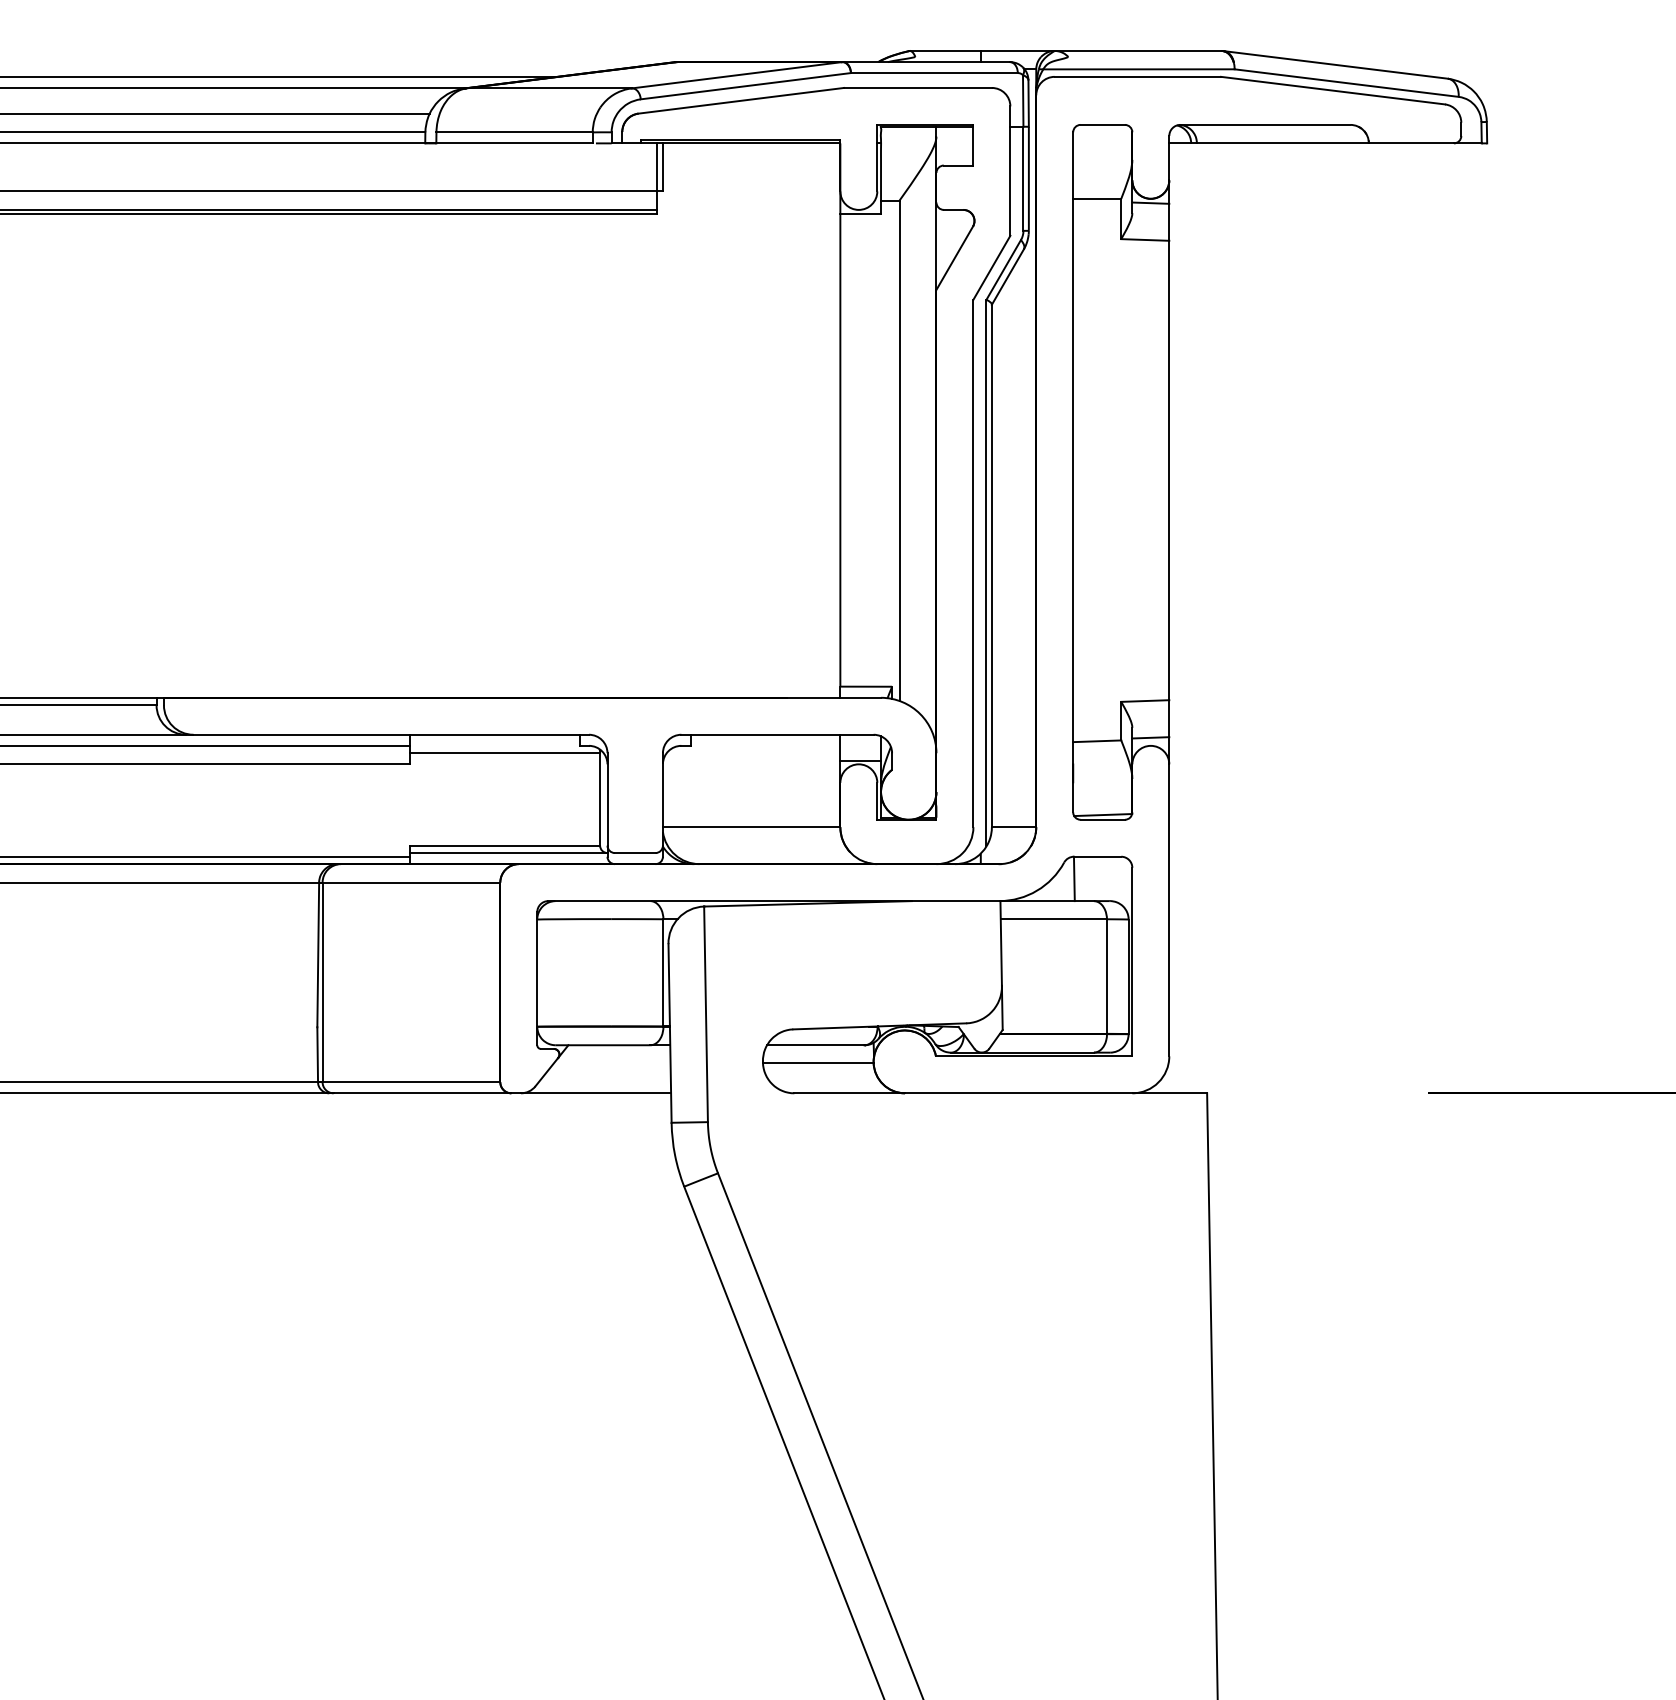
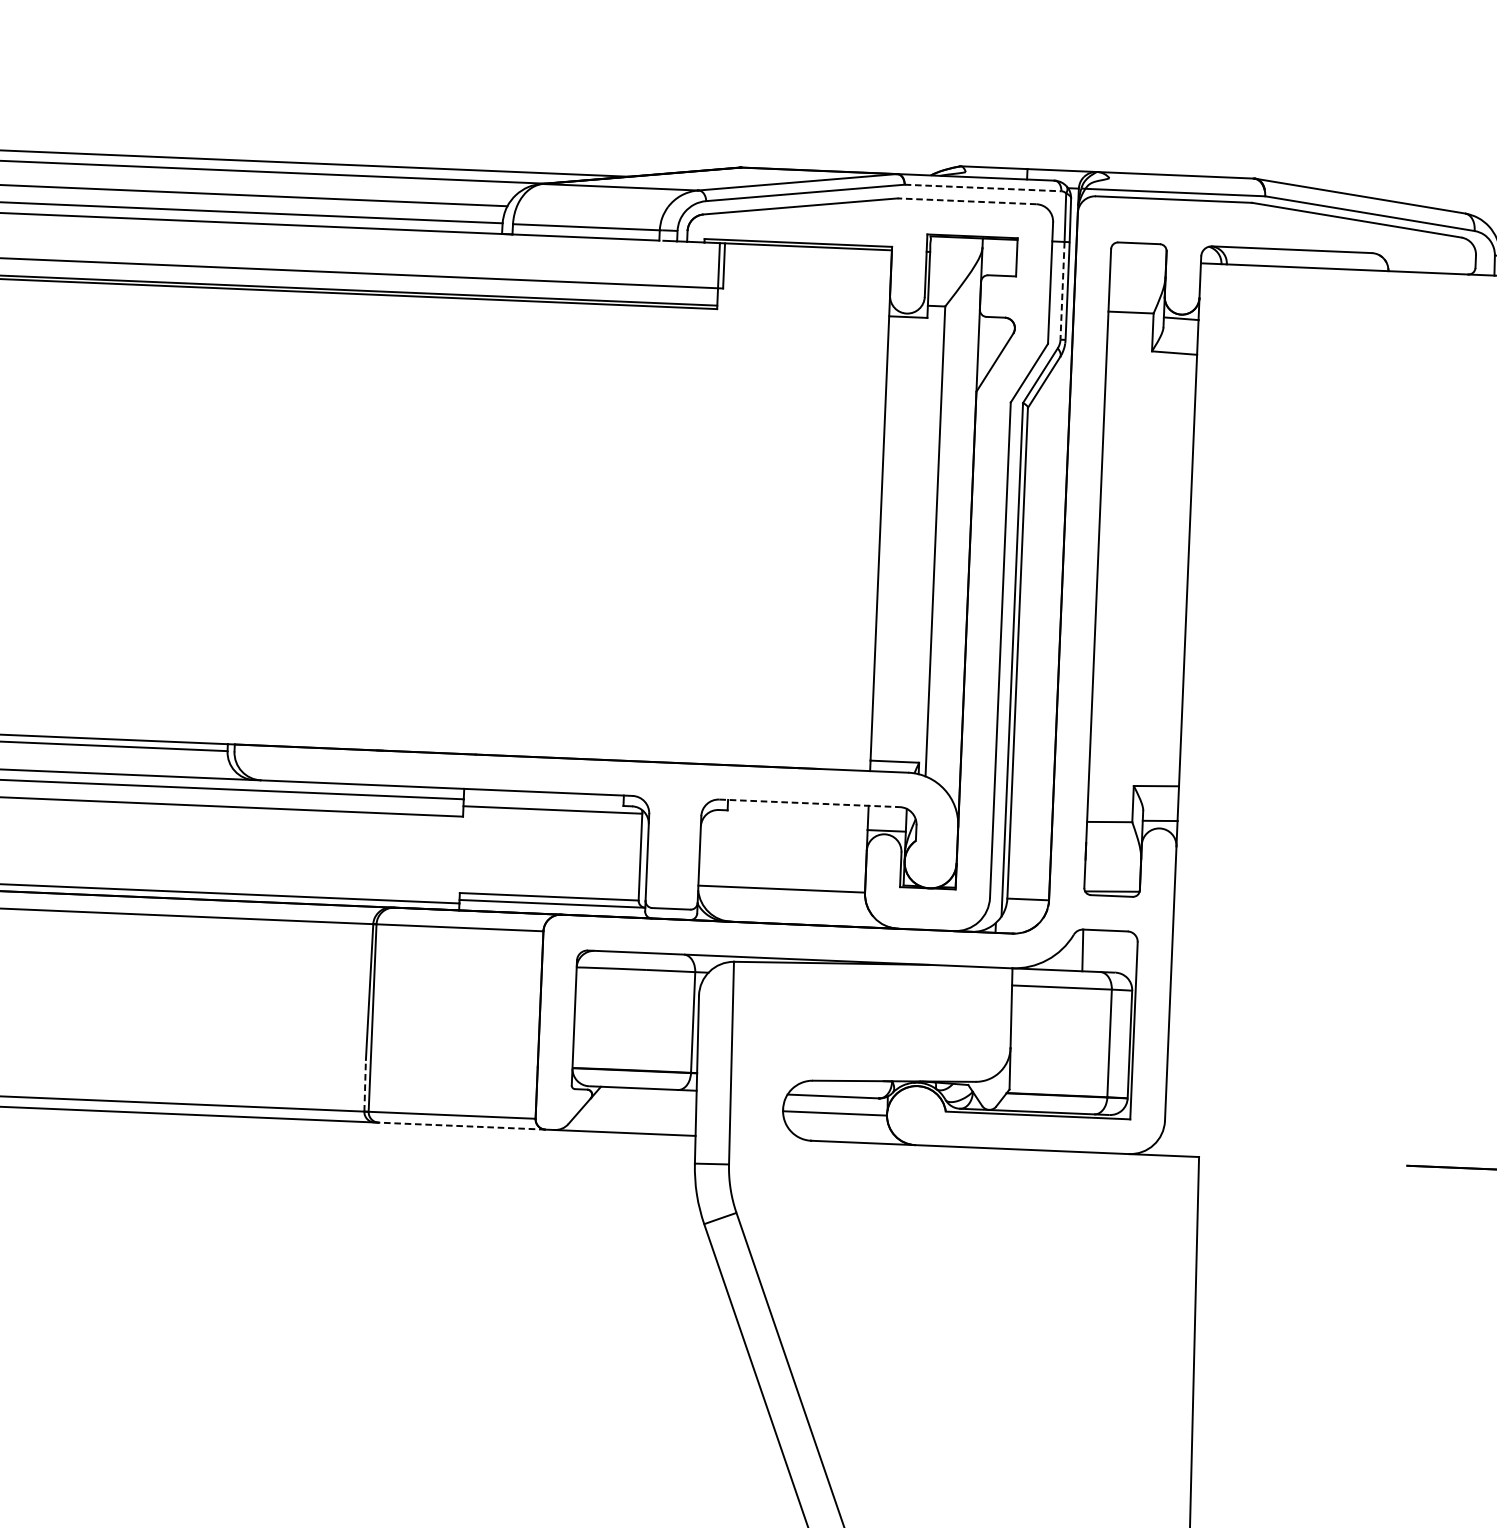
line: (934, 73) -> (983, 188), solid -> dashed
line: (917, 87) -> (966, 200), solid -> dashed
line: (1023, 179) -> (1062, 291), solid -> dashed
line: (778, 734) -> (810, 803), solid -> dashed
line: (317, 1054) -> (364, 1085), solid -> dashed
line: (419, 1093) -> (459, 1126), solid -> dashed

